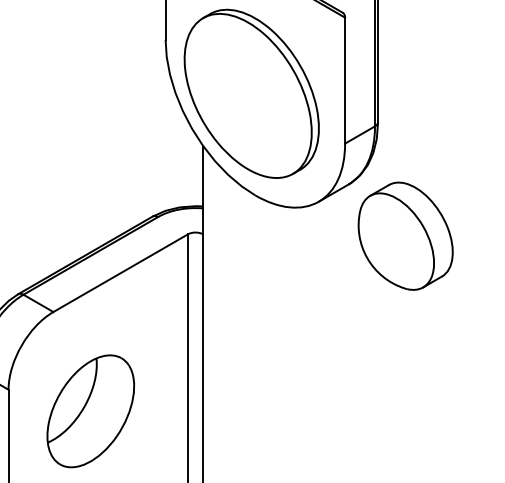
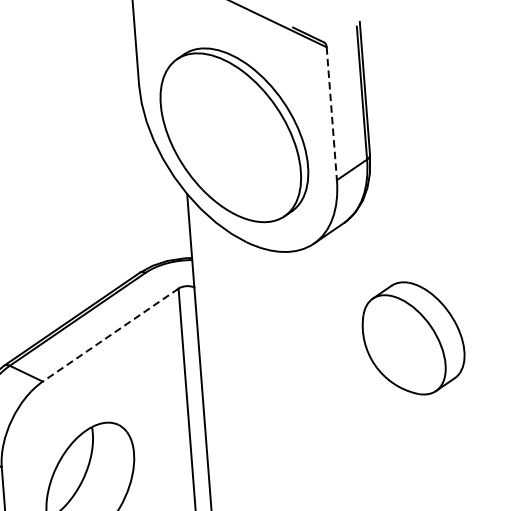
line: (345, 80) -> (332, 113), solid -> dashed
part: (405, 235) -> (413, 337), moved
line: (120, 273) -> (110, 335), solid -> dashed

